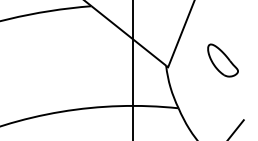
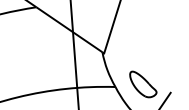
part: (222, 60) -> (142, 84), moved

